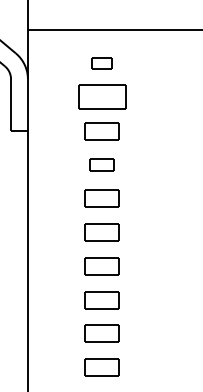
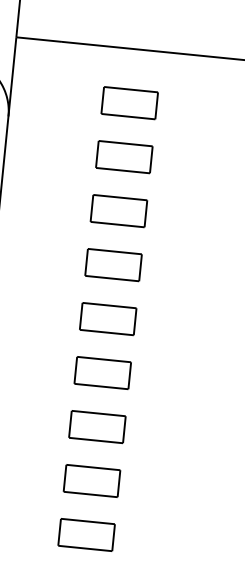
part: (101, 63) -> (128, 102), size x1.67
part: (101, 97) -> (123, 157), size x0.71
part: (101, 164) -> (112, 264), size x1.43

